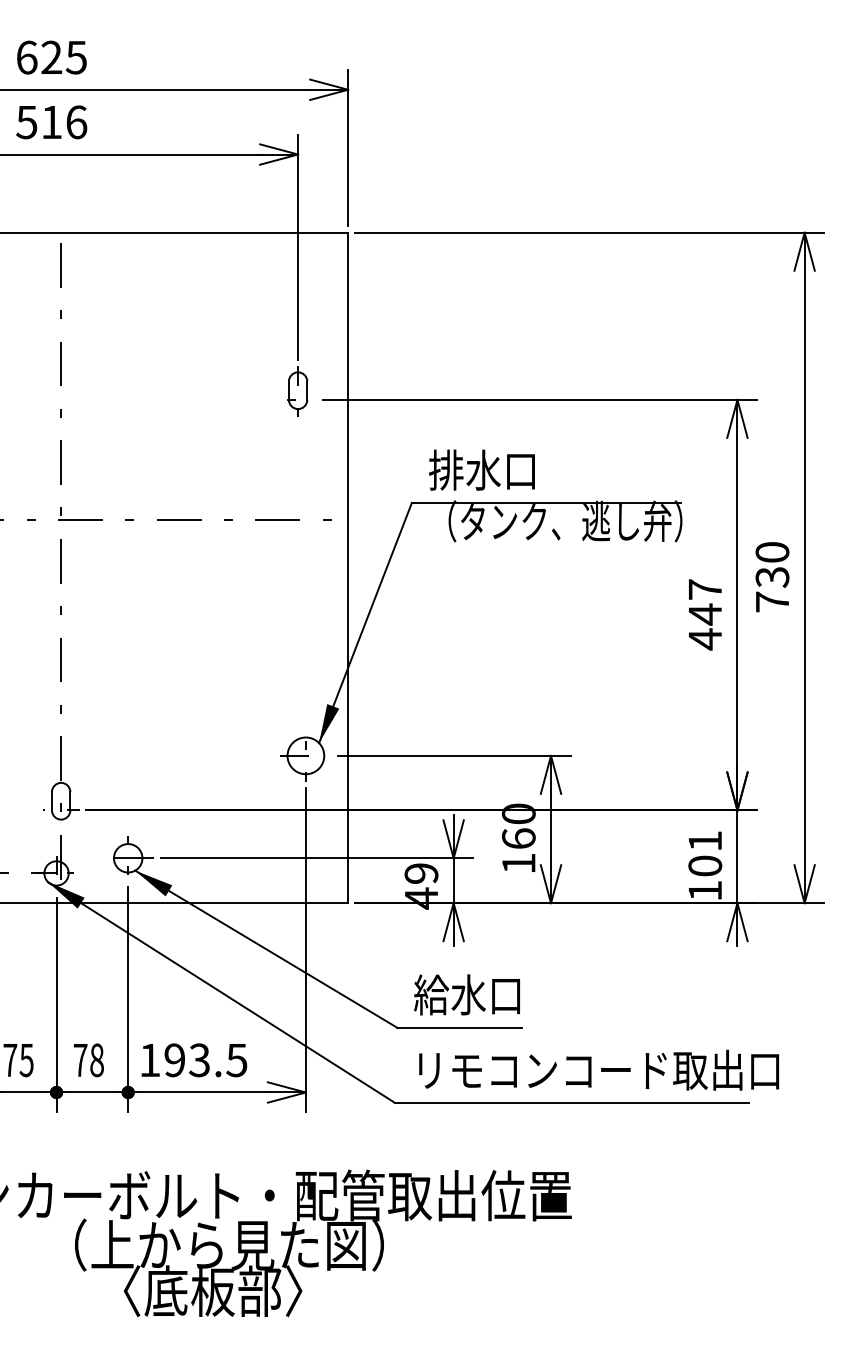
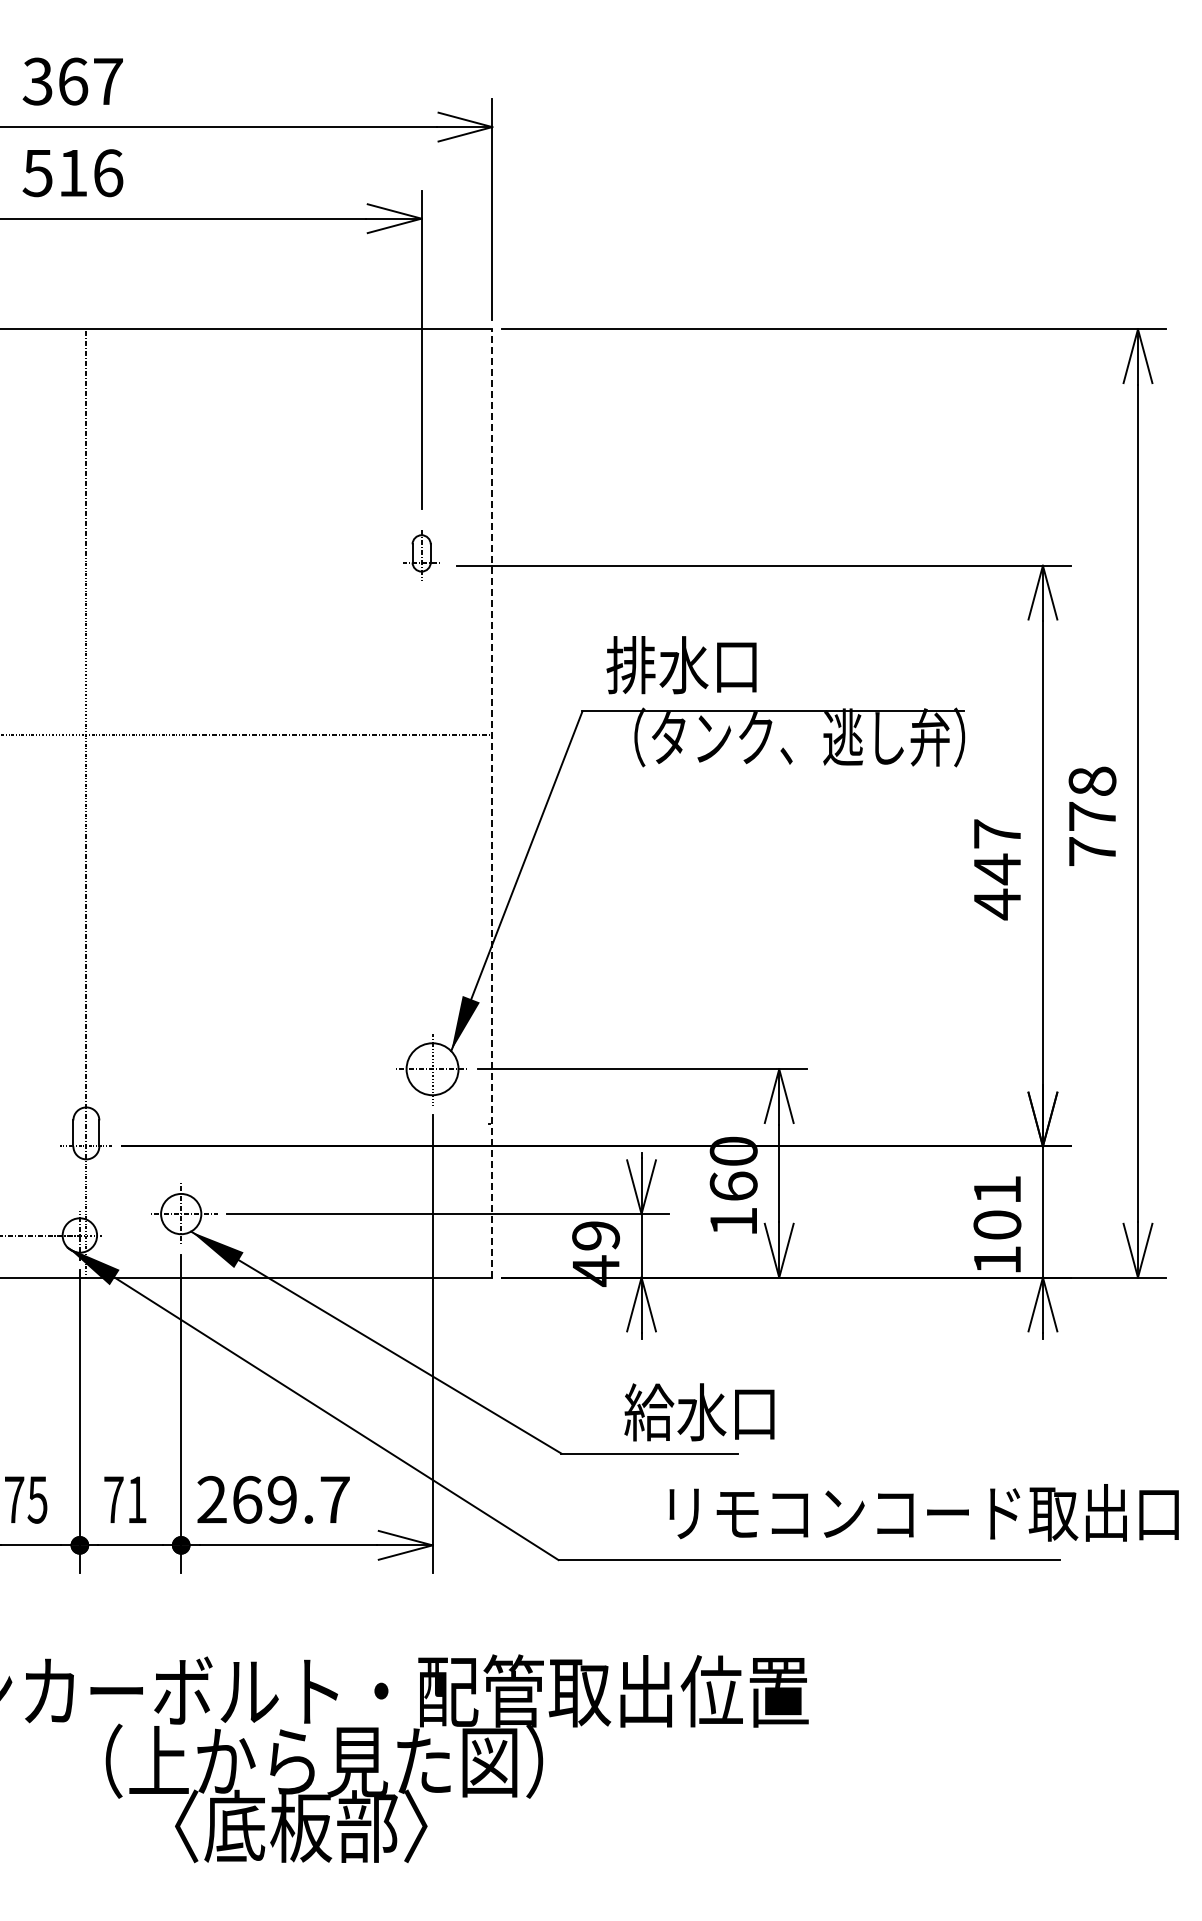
text: (51, 57) -> (72, 81), 625 -> 367
part: (298, 391) -> (421, 554), size x0.7
text: (772, 564) -> (1092, 798), 730 -> 778
line: (348, 567) -> (492, 802), solid -> dashed
text: (467, 995) -> (699, 1412), moved
text: (96, 1060) -> (136, 1499), 78 -> 71
text: (193, 1060) -> (273, 1499), 193.5 -> 269.7
text: (598, 1069) -> (923, 1512), moved

